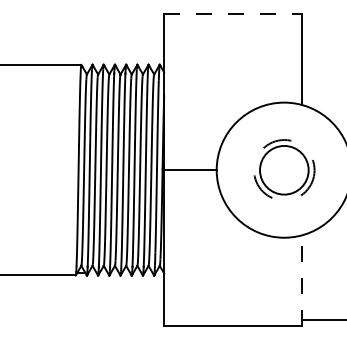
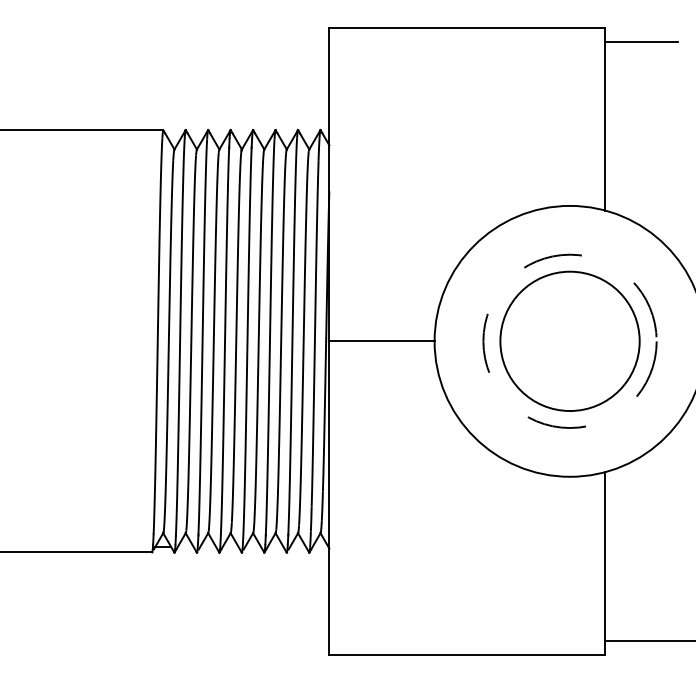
line: (233, 13) -> (468, 27), dashed -> solid
line: (319, 20) -> (640, 41), added
part: (284, 170) -> (570, 341), size x1.43
line: (301, 280) -> (604, 562), dashed -> solid

